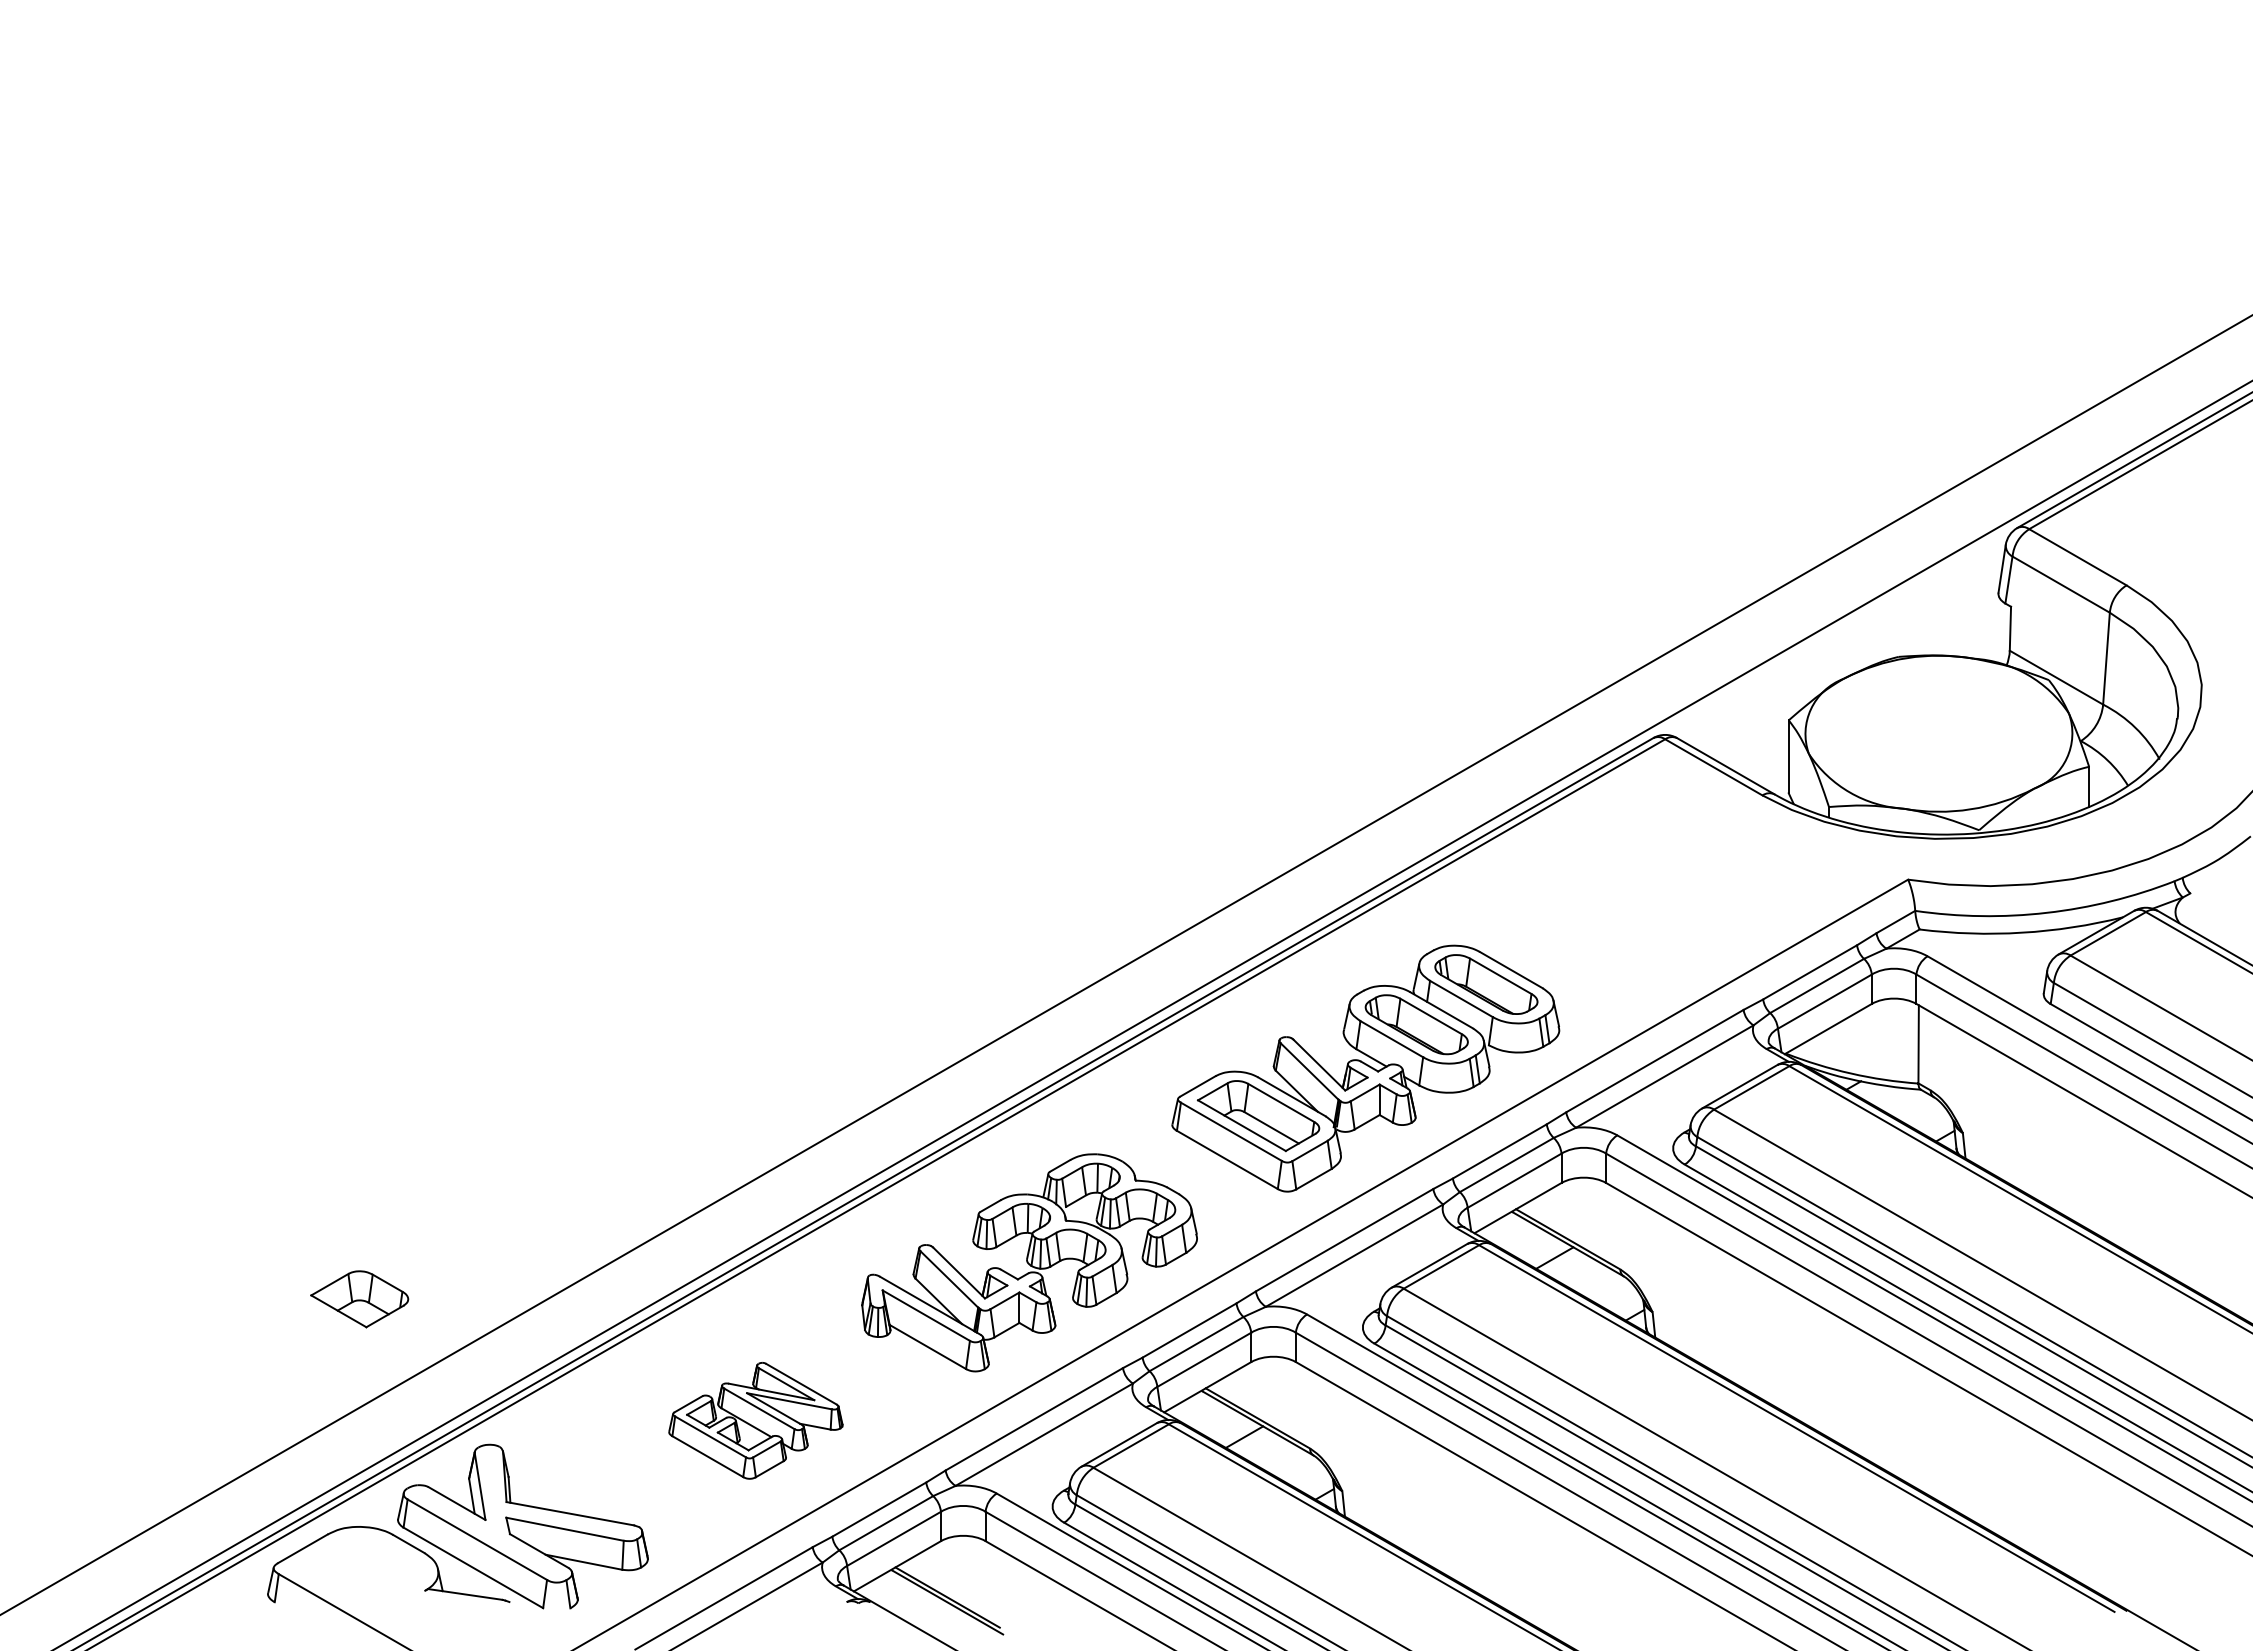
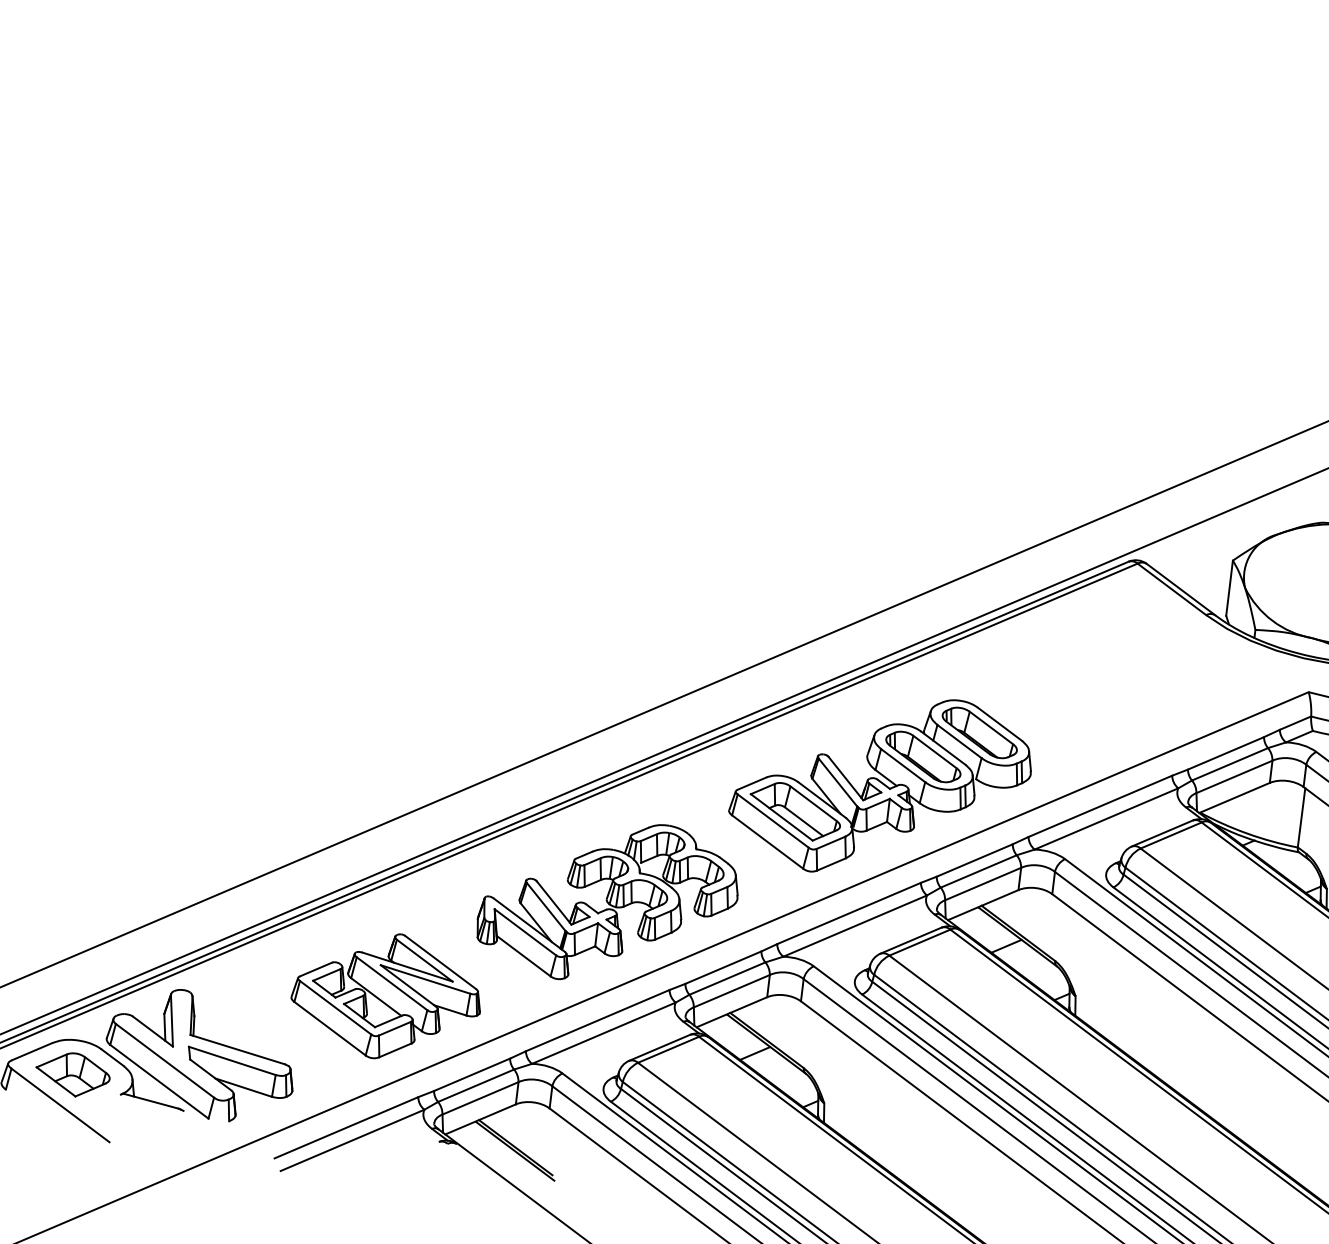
part: (359, 1299) -> (72, 1074), moved
part: (755, 1420) -> (386, 996), size x1.43

